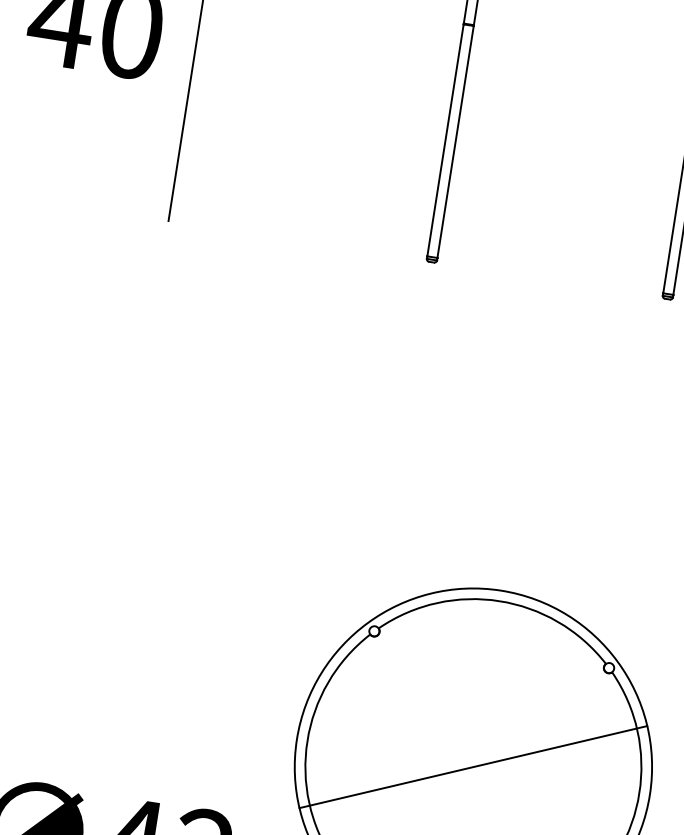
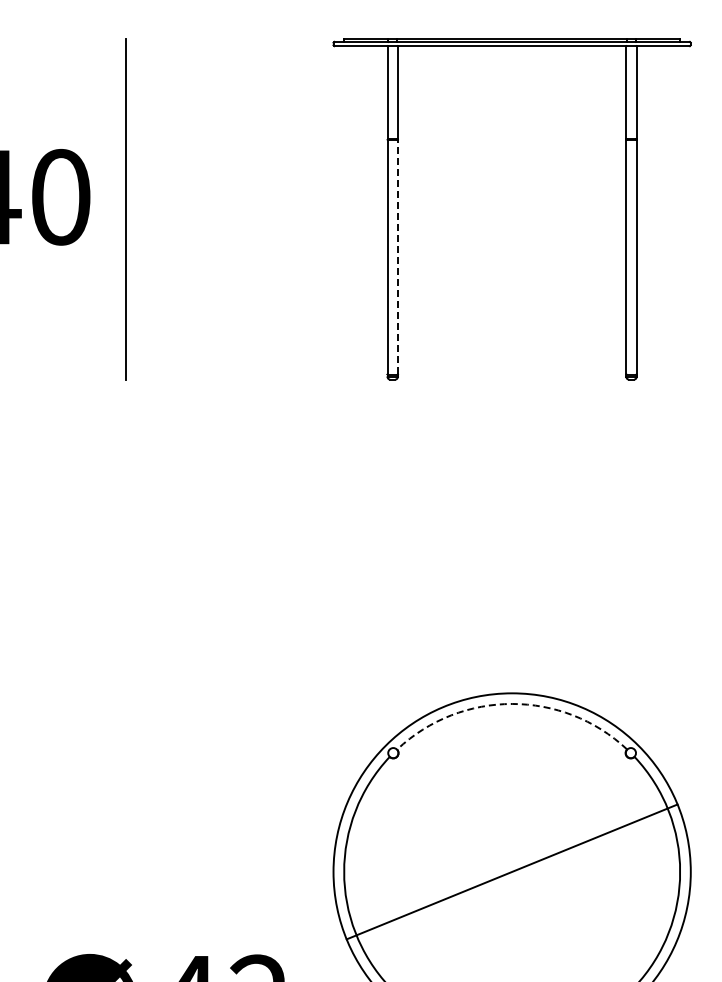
line: (455, 141) -> (397, 256), solid -> dashed
arc: (499, 600) -> (512, 703), solid -> dashed

